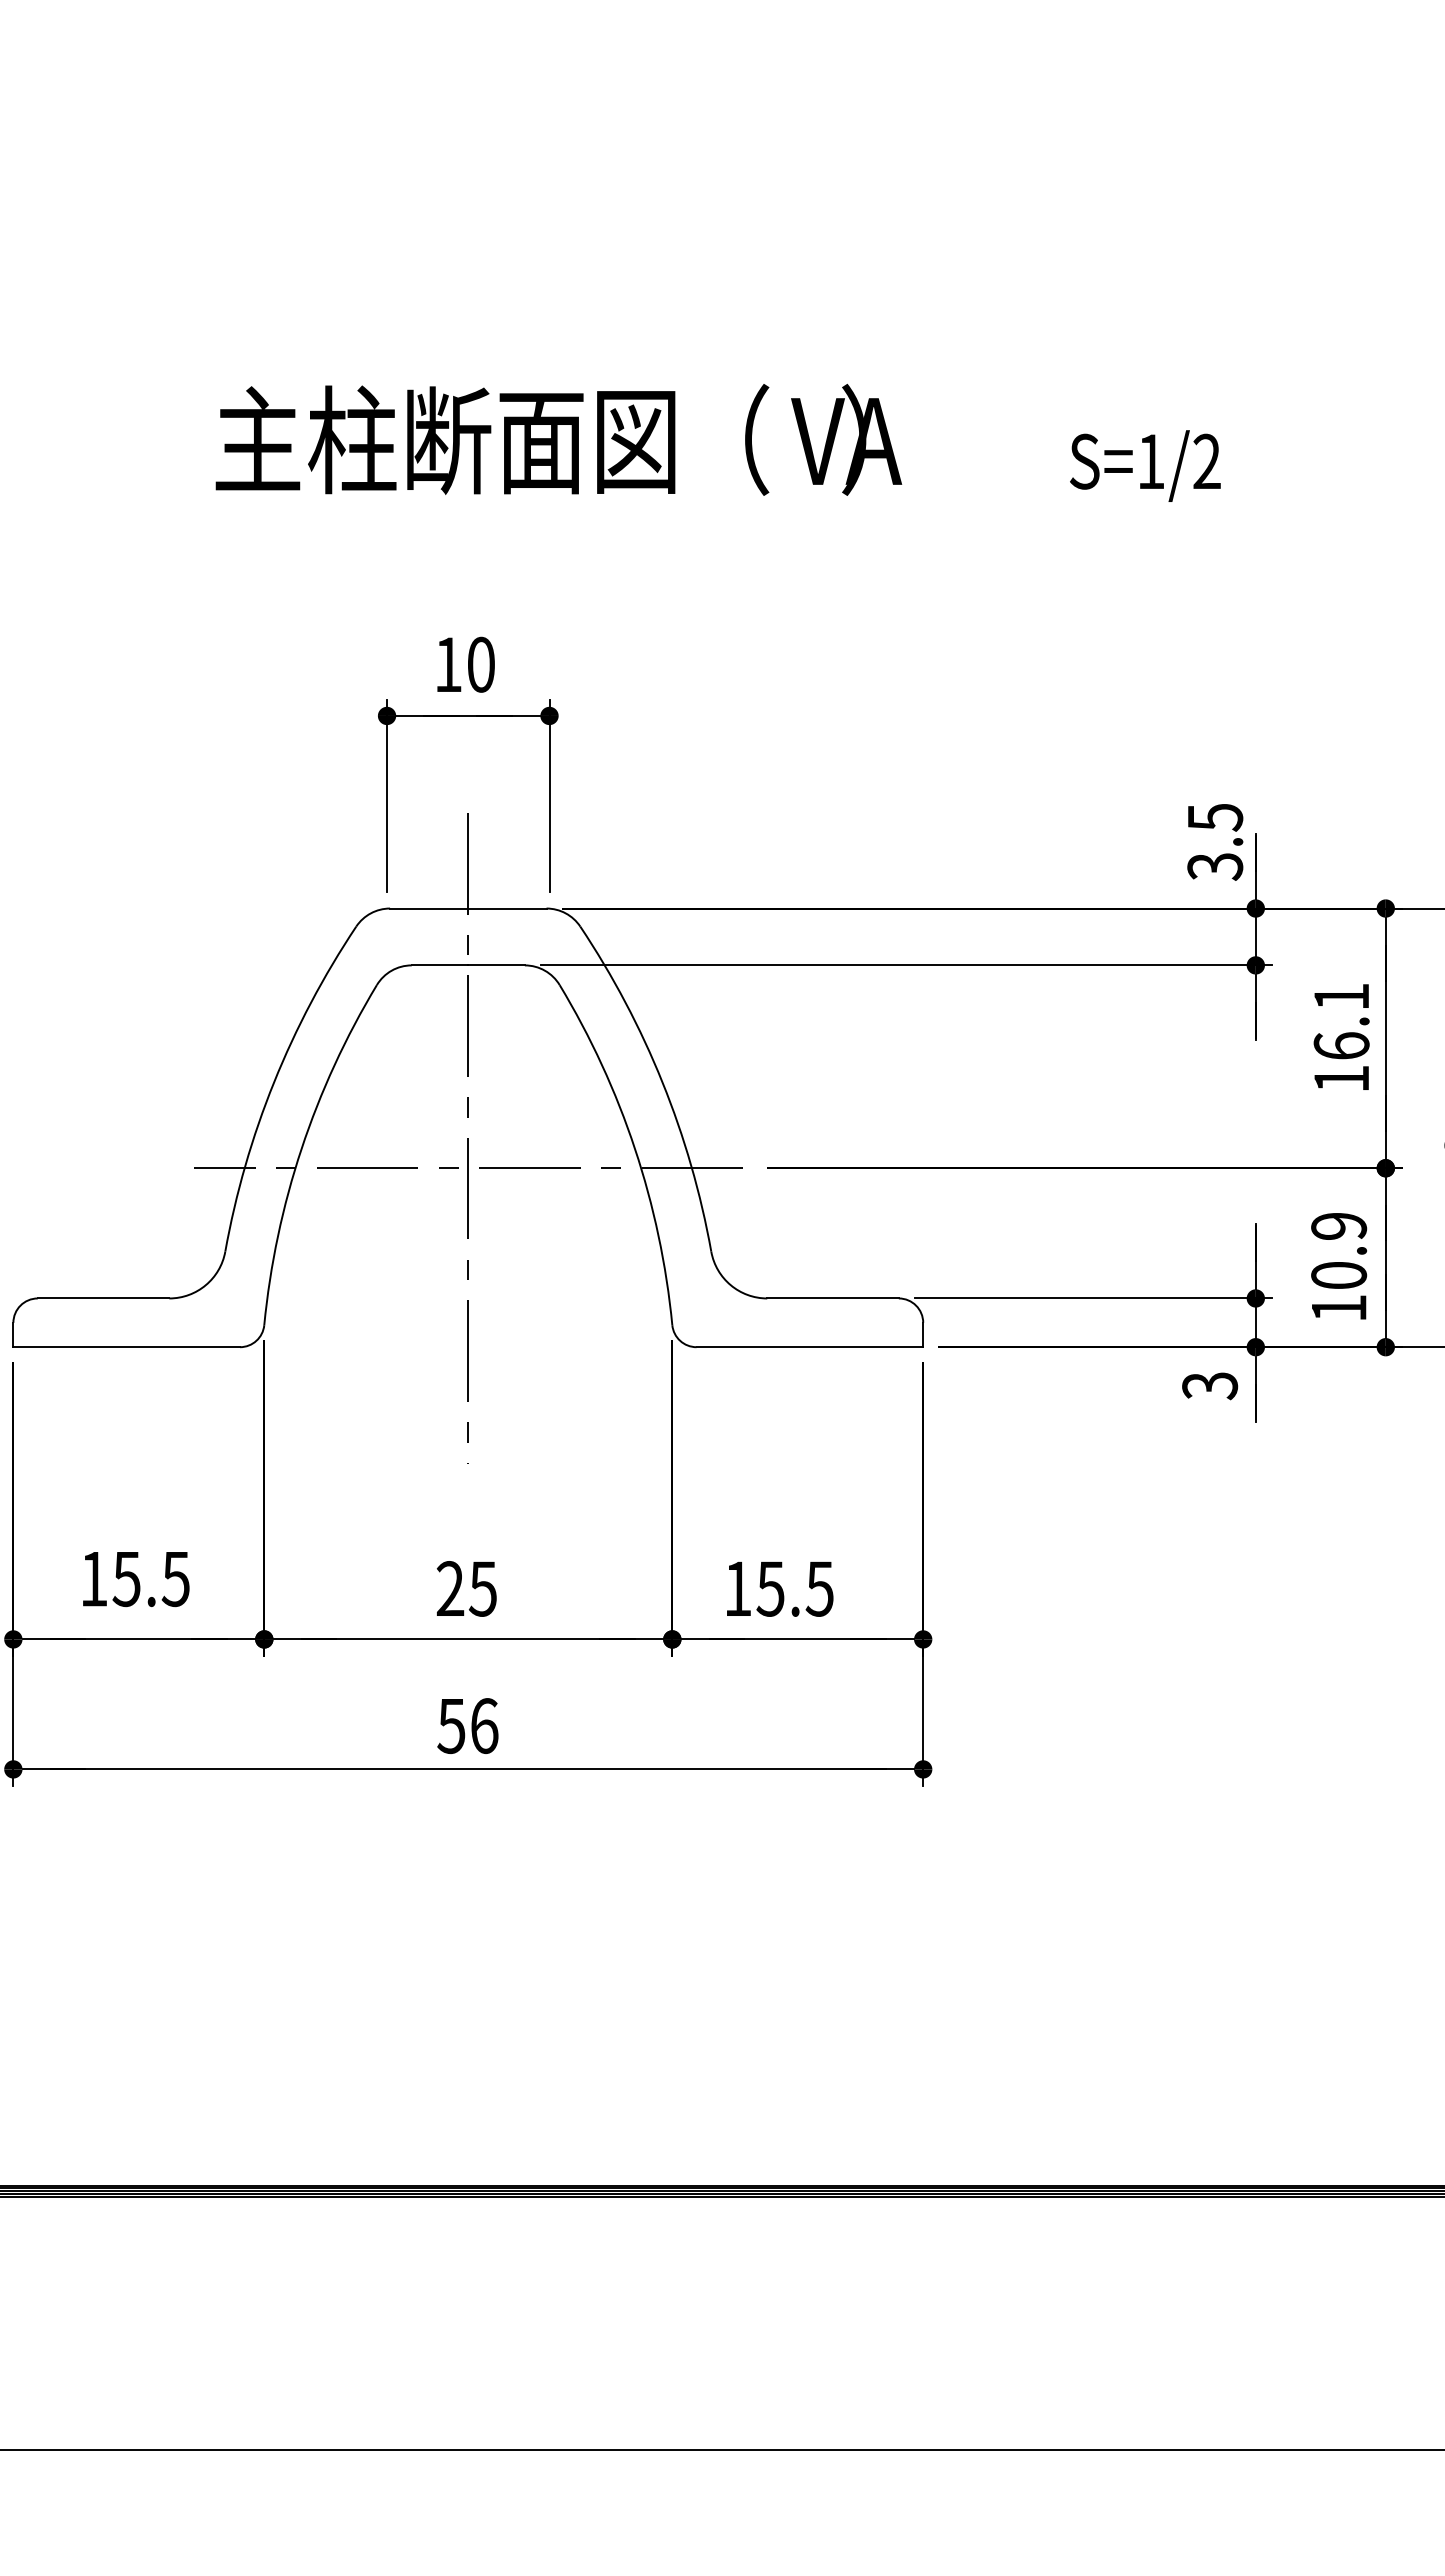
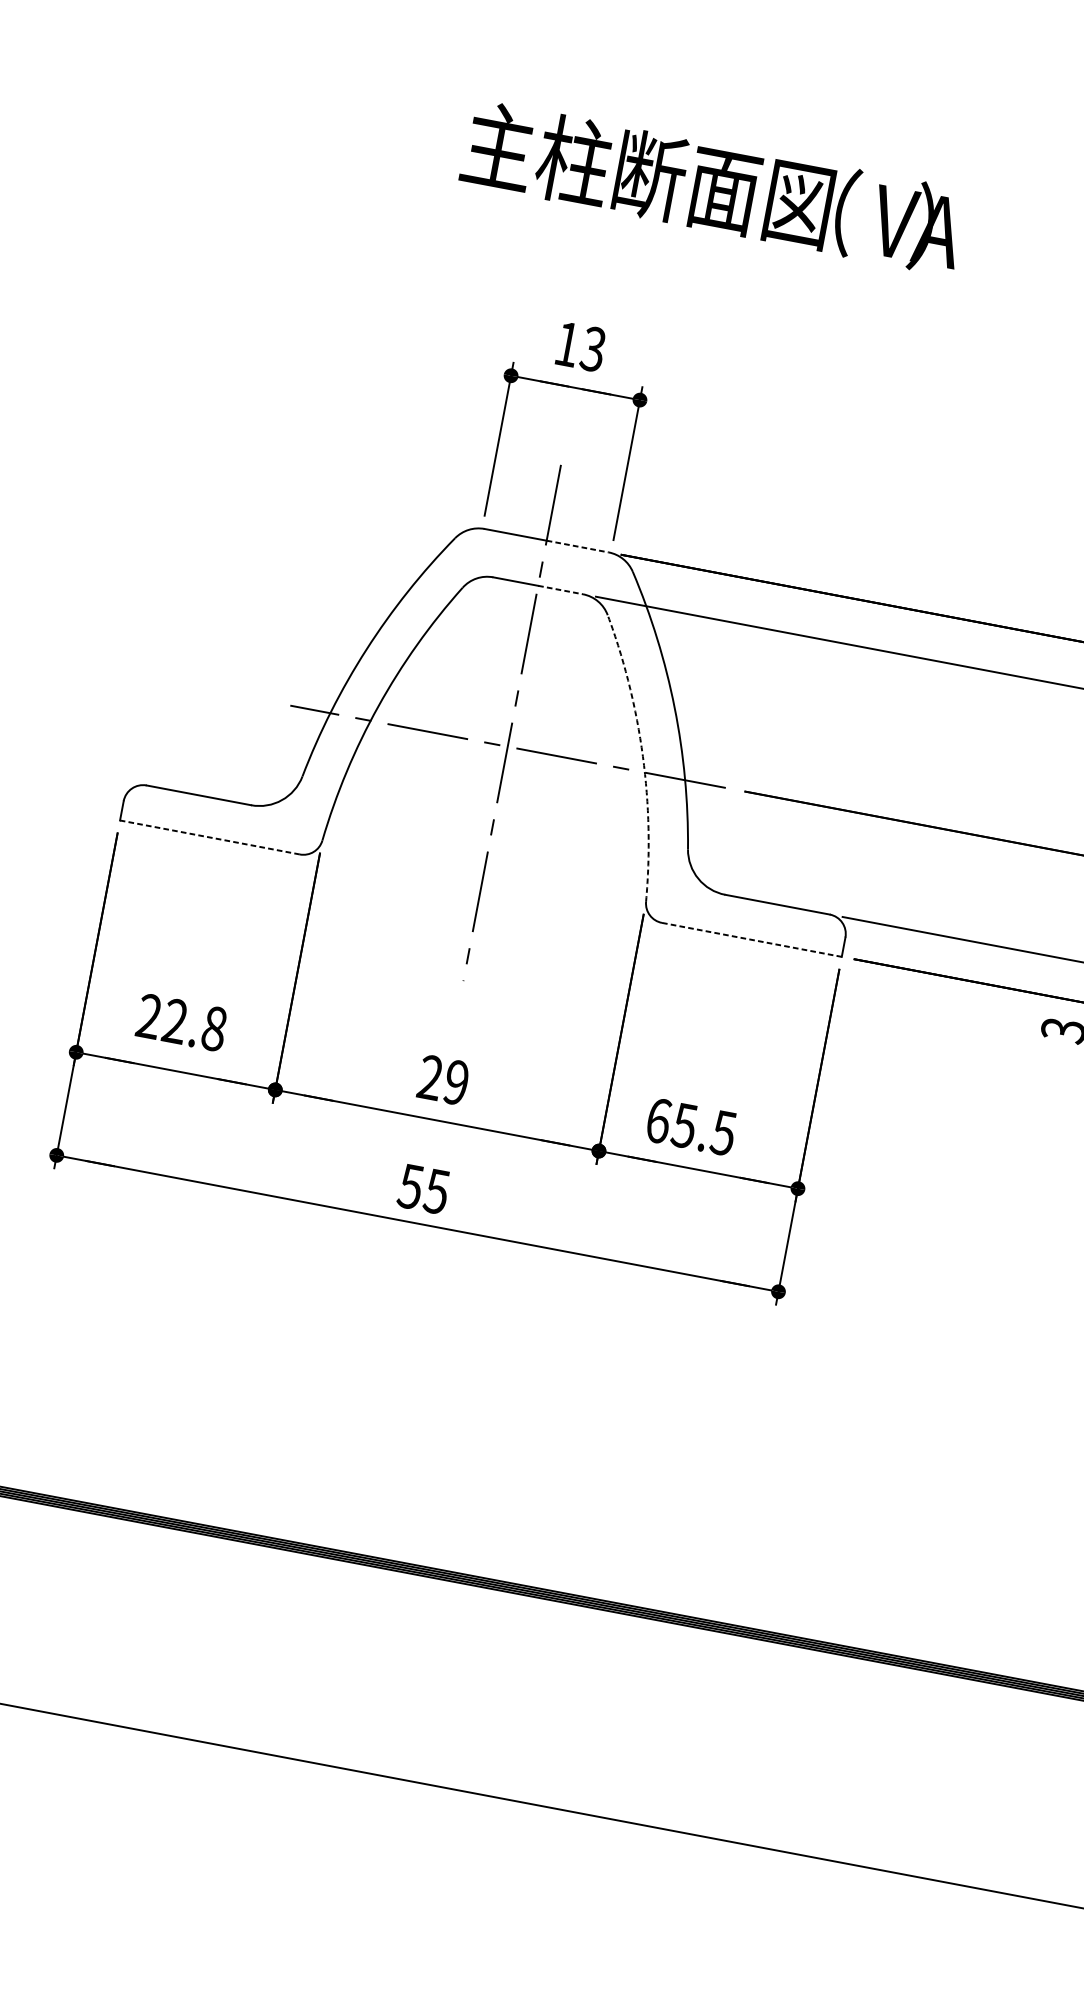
text: (445, 439) -> (648, 174), moved
text: (480, 664) -> (592, 348), 10 -> 13
line: (507, 908) -> (577, 546), solid -> dashed
line: (497, 965) -> (561, 590), solid -> dashed
arc: (635, 1148) -> (643, 756), solid -> dashed
line: (126, 1347) -> (209, 837), solid -> dashed
line: (810, 1347) -> (752, 940), solid -> dashed
text: (134, 1579) -> (181, 1022), 15.5 -> 22.8
text: (482, 1588) -> (456, 1082), 25 -> 29
text: (738, 1588) -> (659, 1120), 15.5 -> 65.5
text: (484, 1726) -> (436, 1191), 56 -> 55

